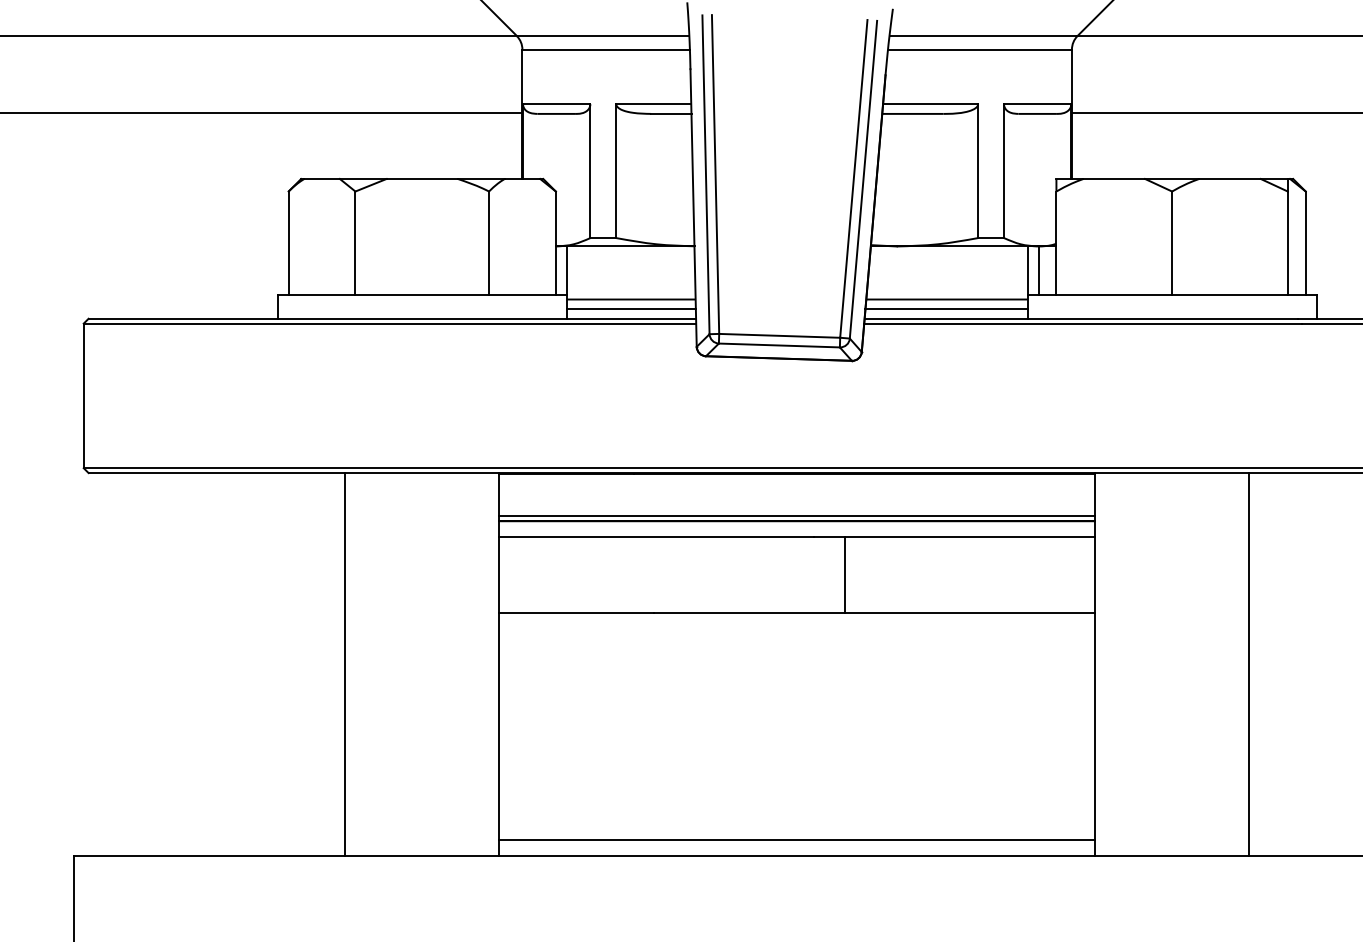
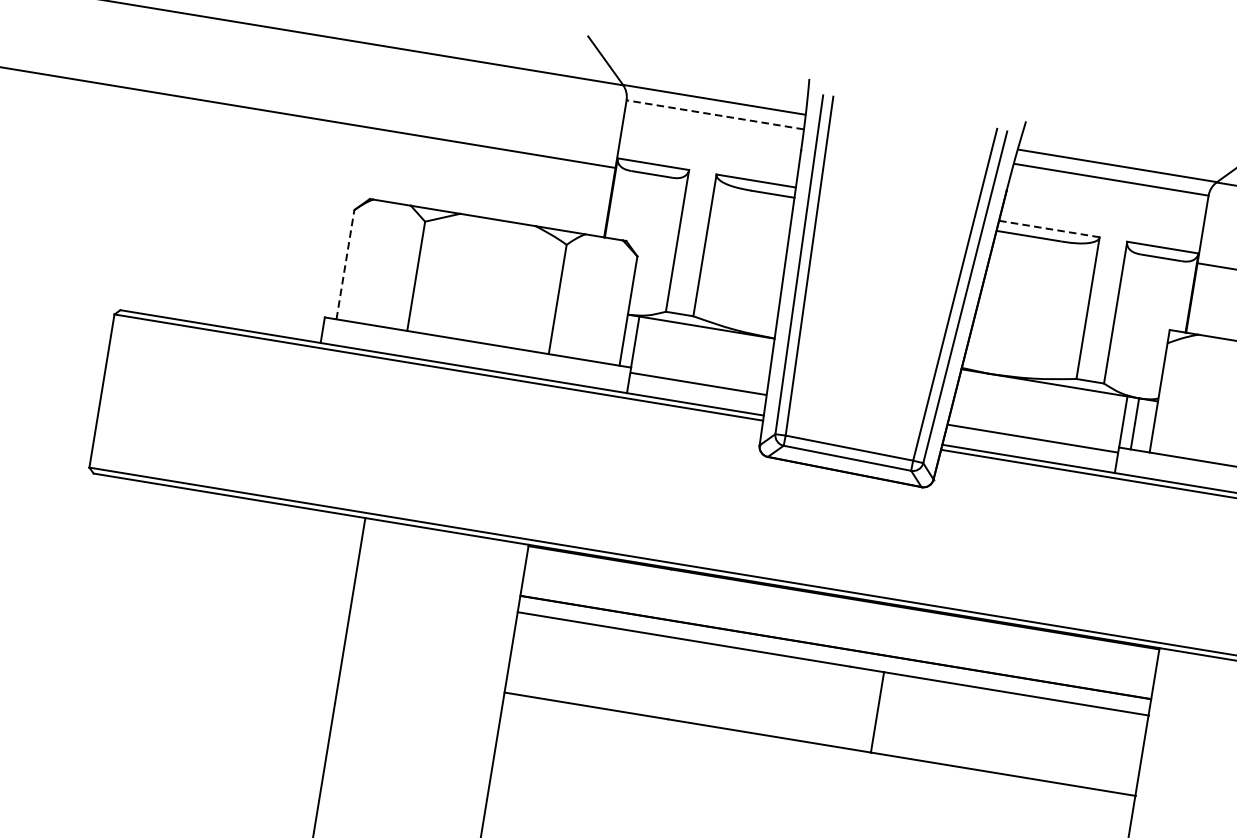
line: (606, 49) -> (715, 114), solid -> dashed
line: (931, 104) -> (1050, 229), solid -> dashed
line: (288, 243) -> (345, 265), solid -> dashed
line: (630, 309) -> (695, 394), removed
line: (946, 309) -> (1030, 449), removed
line: (796, 516) -> (835, 642), removed

